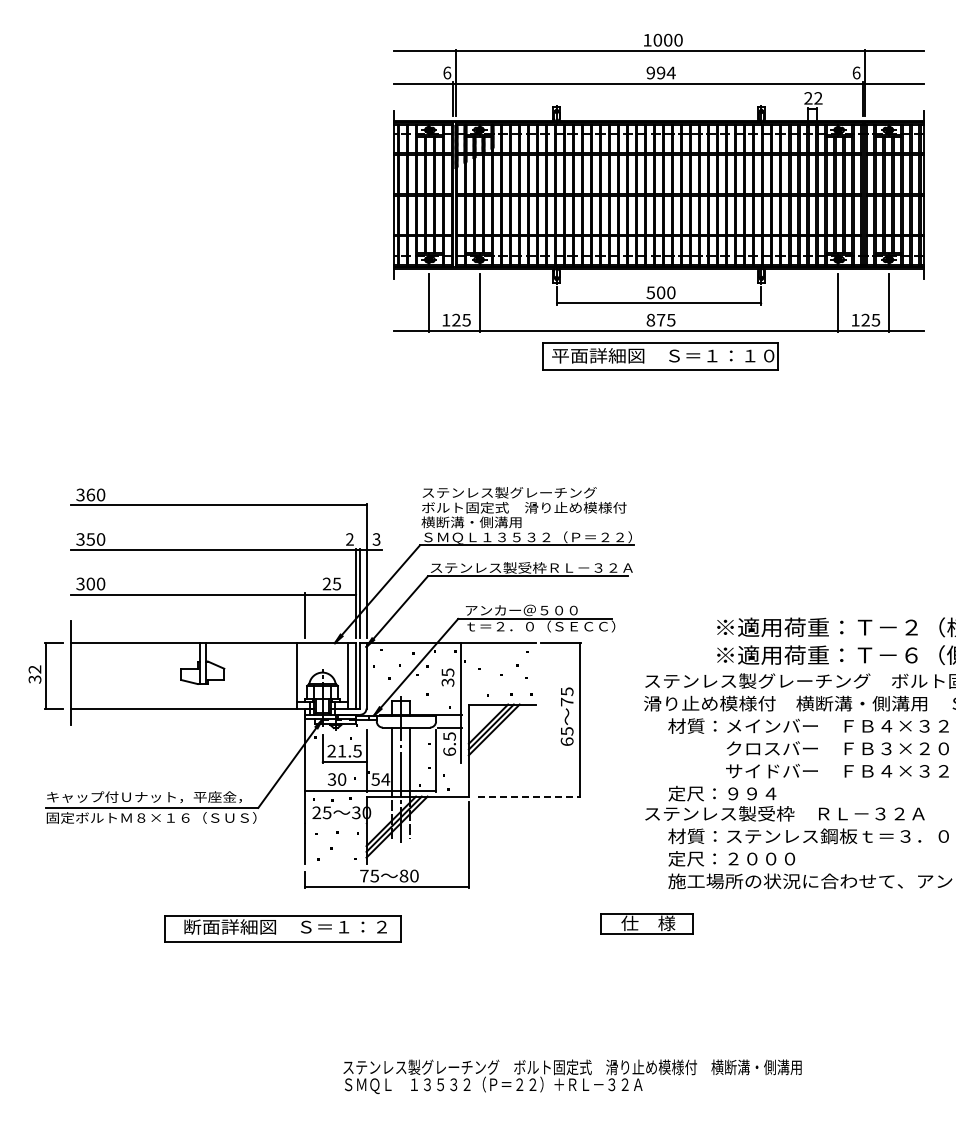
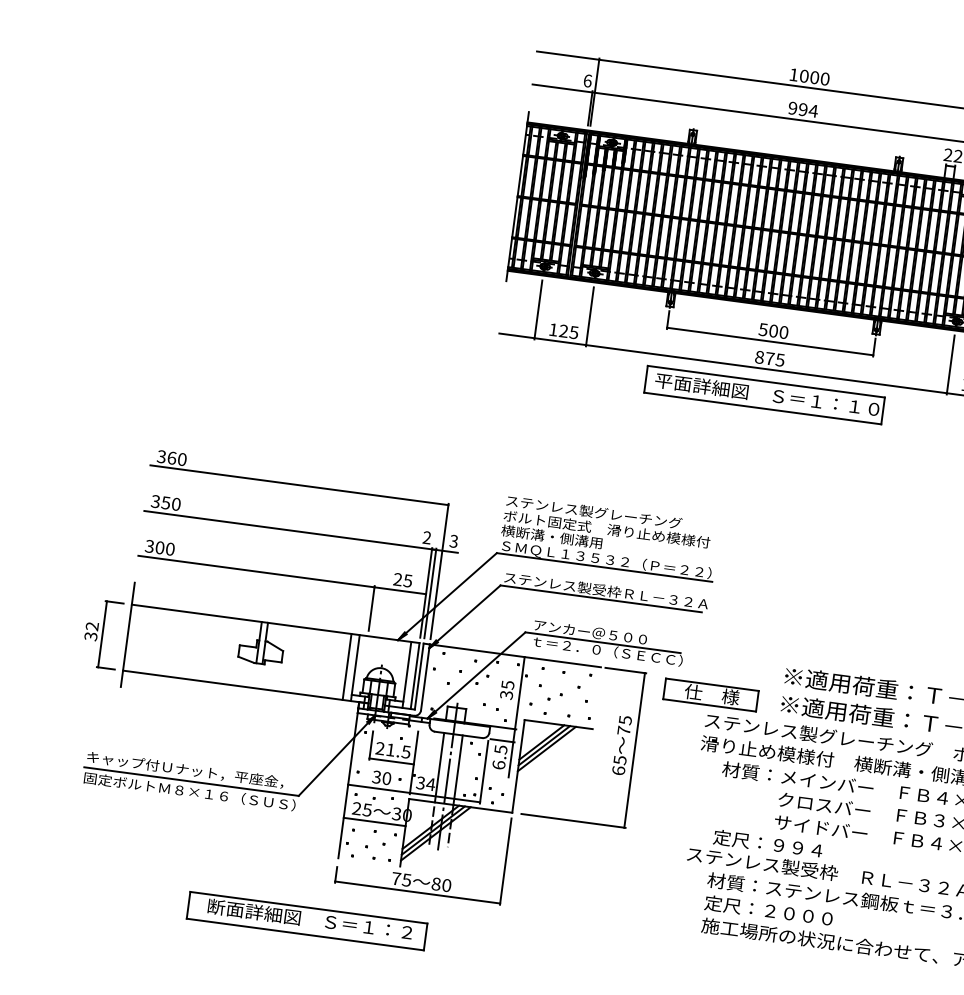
line: (288, 675) -> (346, 666), added
text: (375, 778) -> (420, 782), 54 -> 34
line: (529, 796) -> (573, 820), dashed -> solid
line: (335, 823) -> (374, 821), added
part: (646, 923) -> (710, 694), moved

